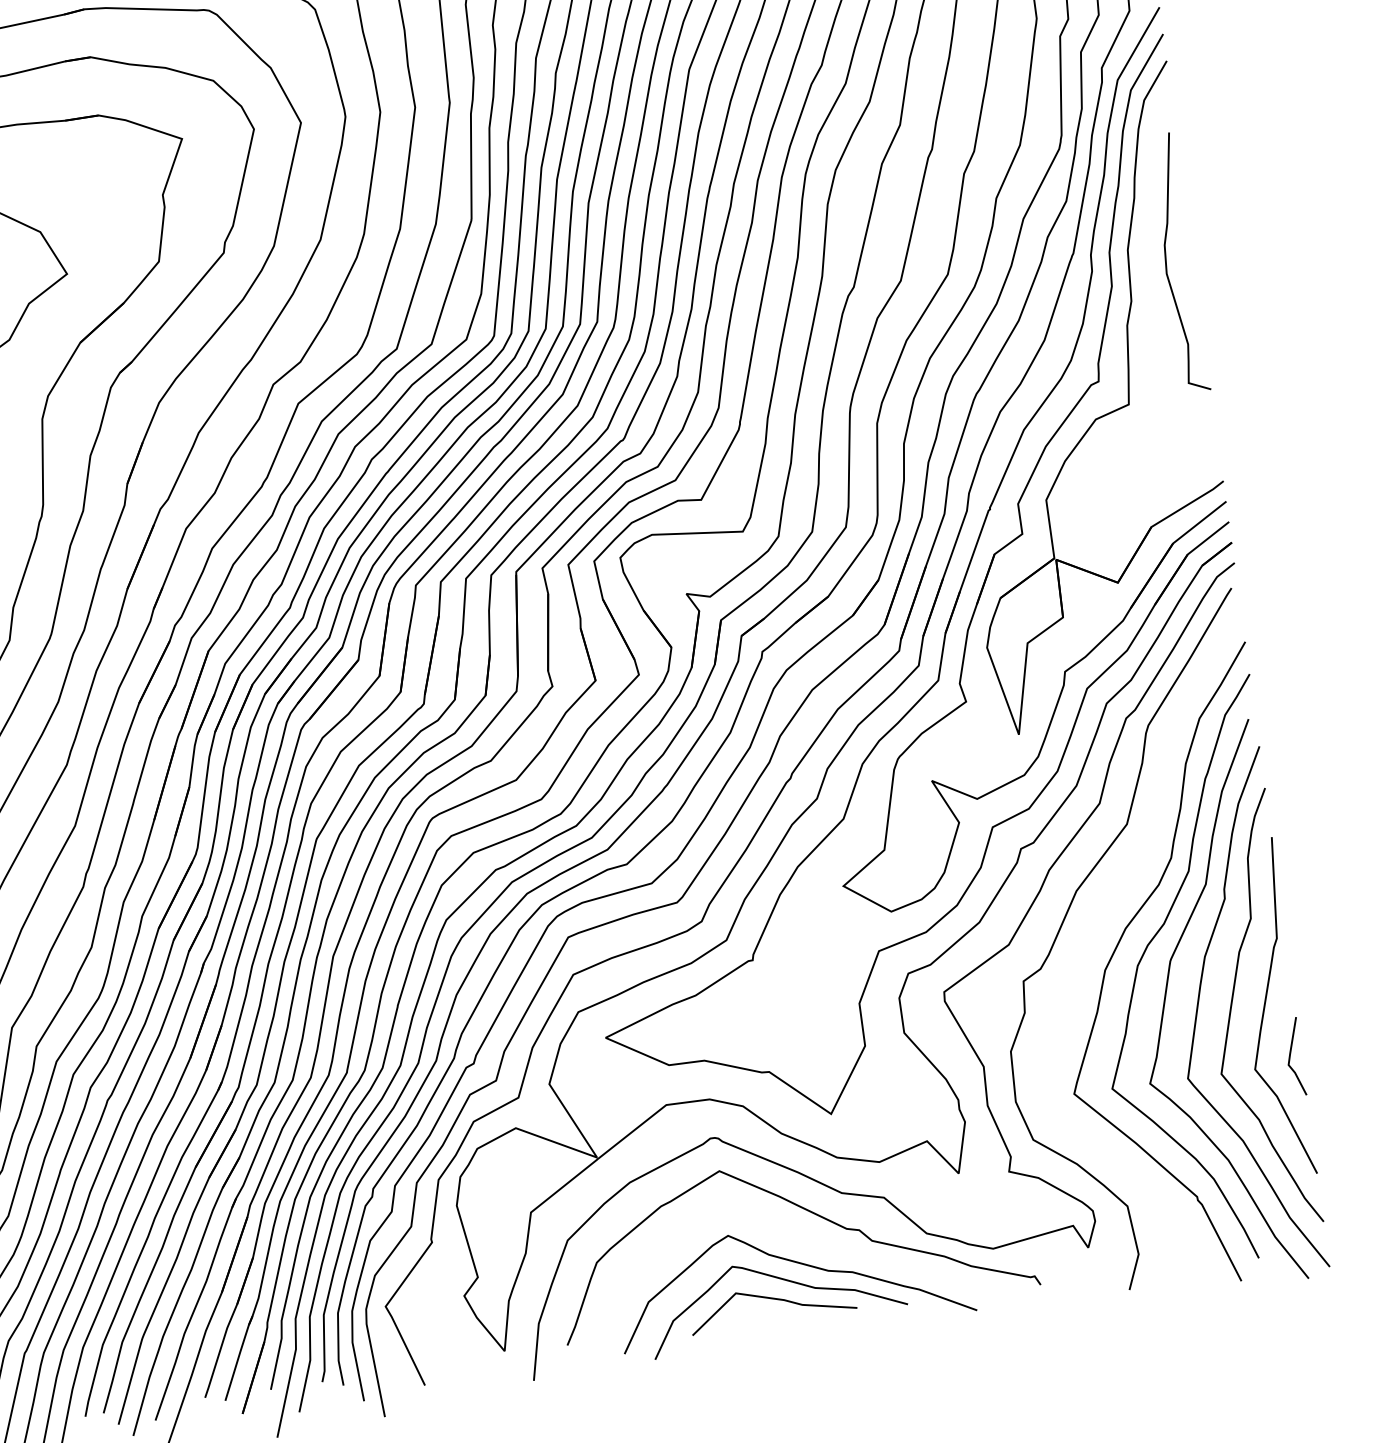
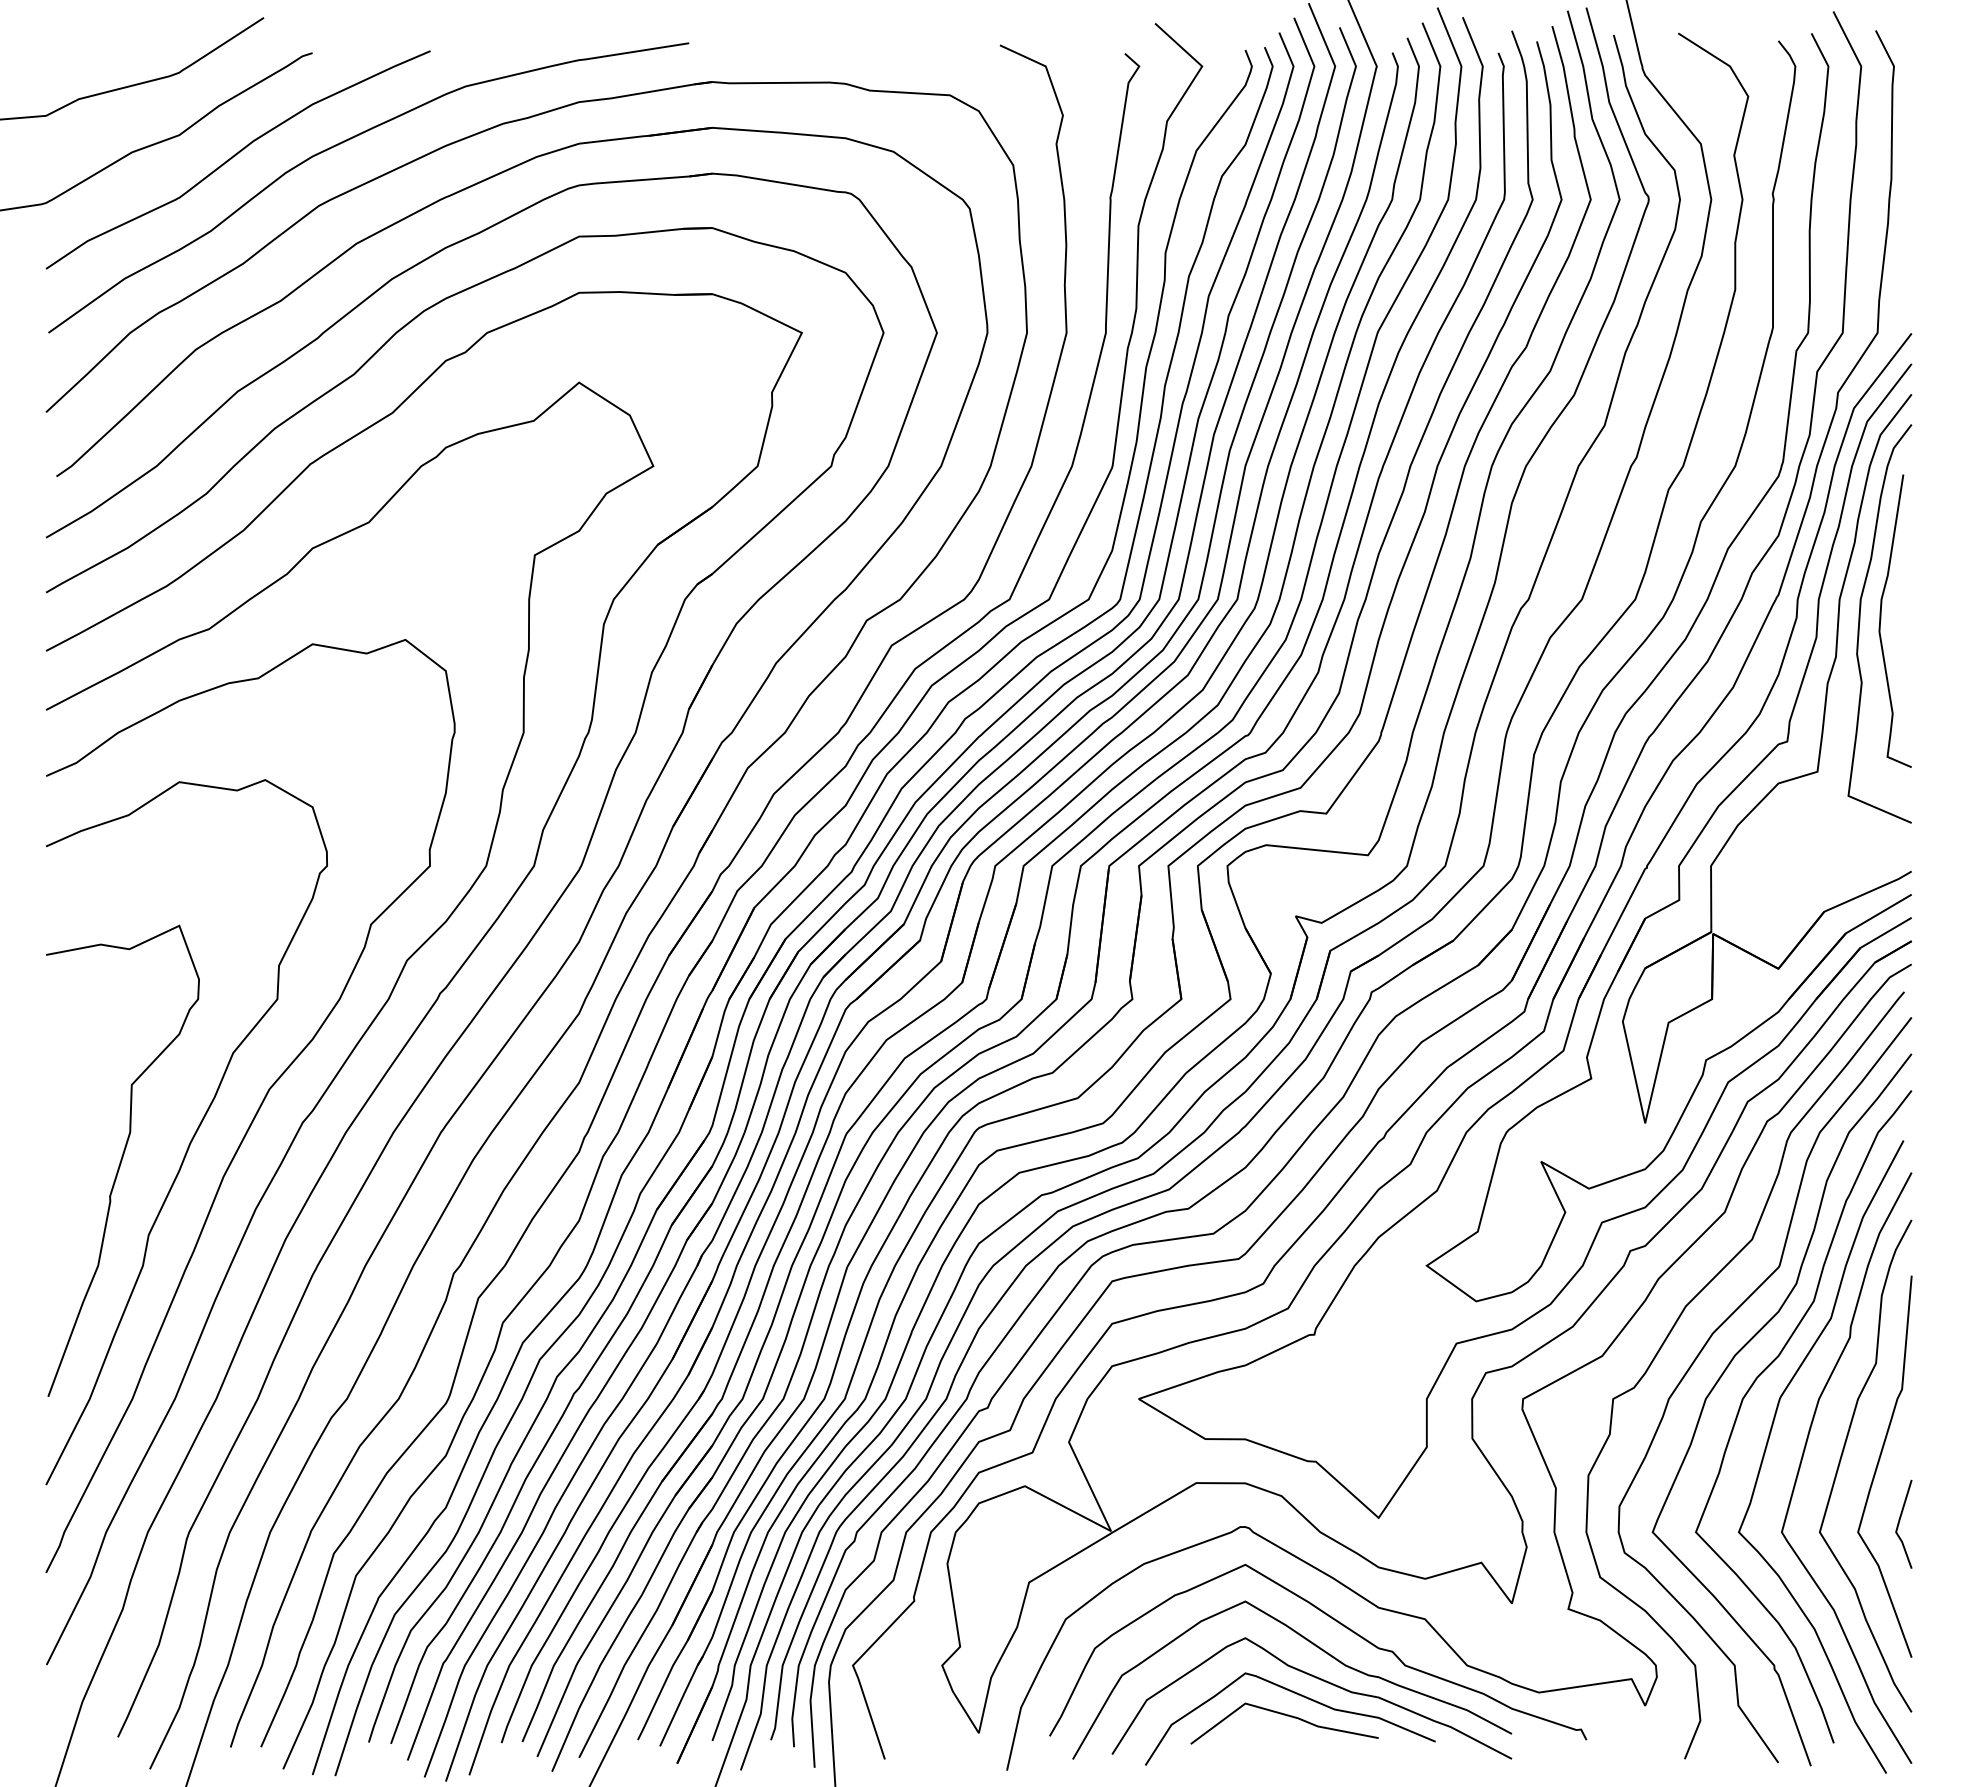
curve: (1148, 267) -> (1860, 622), added
curve: (1097, 926) -> (1703, 1349), added
curve: (790, 1234) -> (1315, 1646), added

